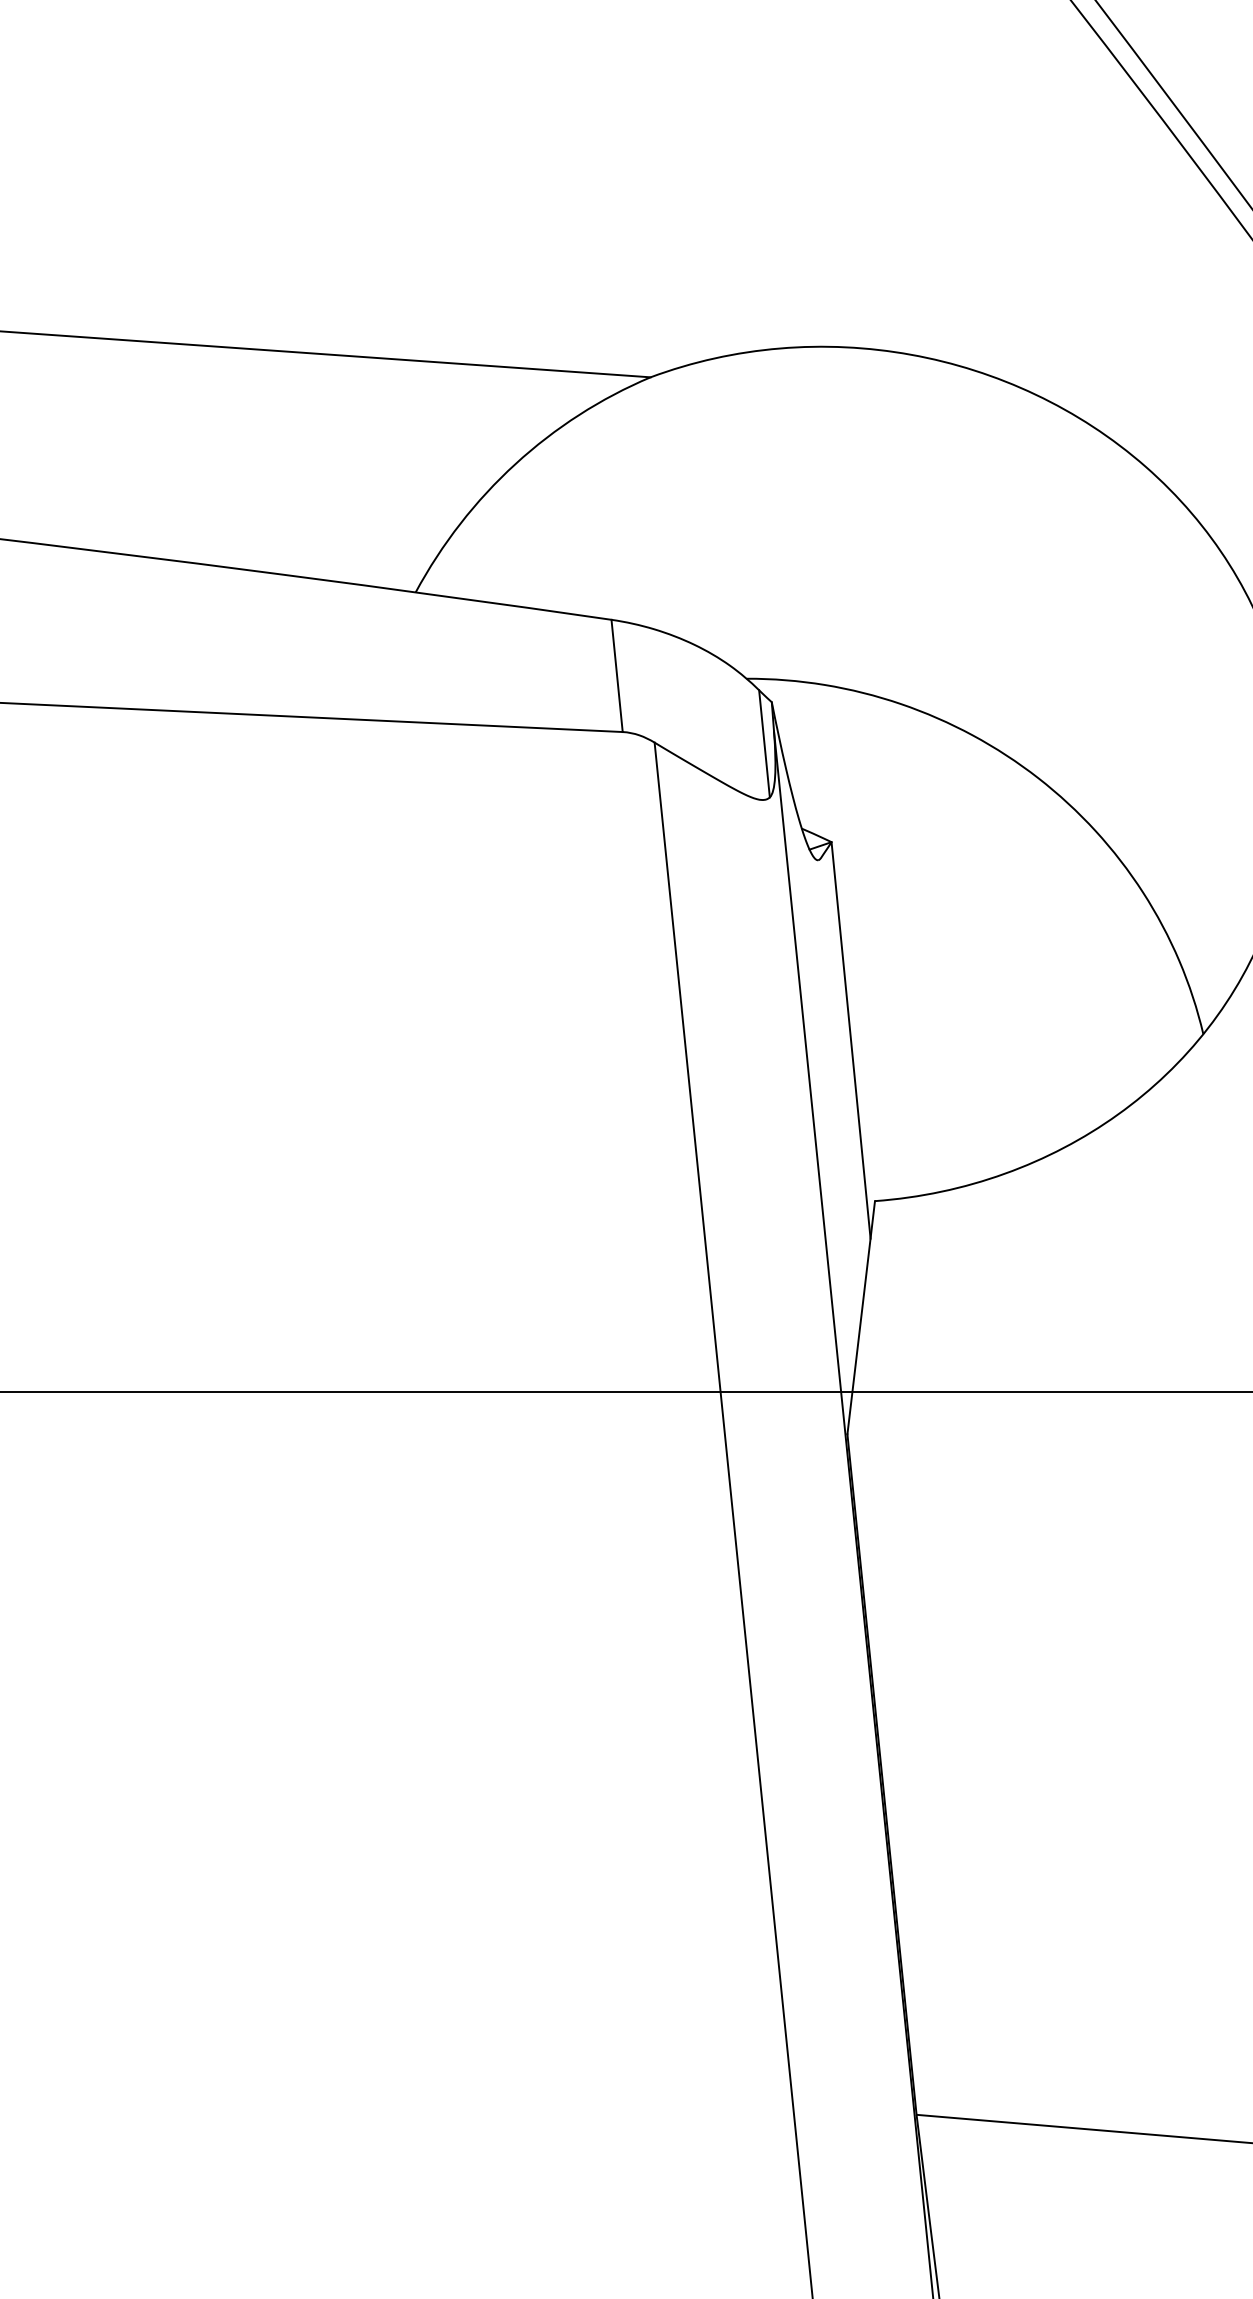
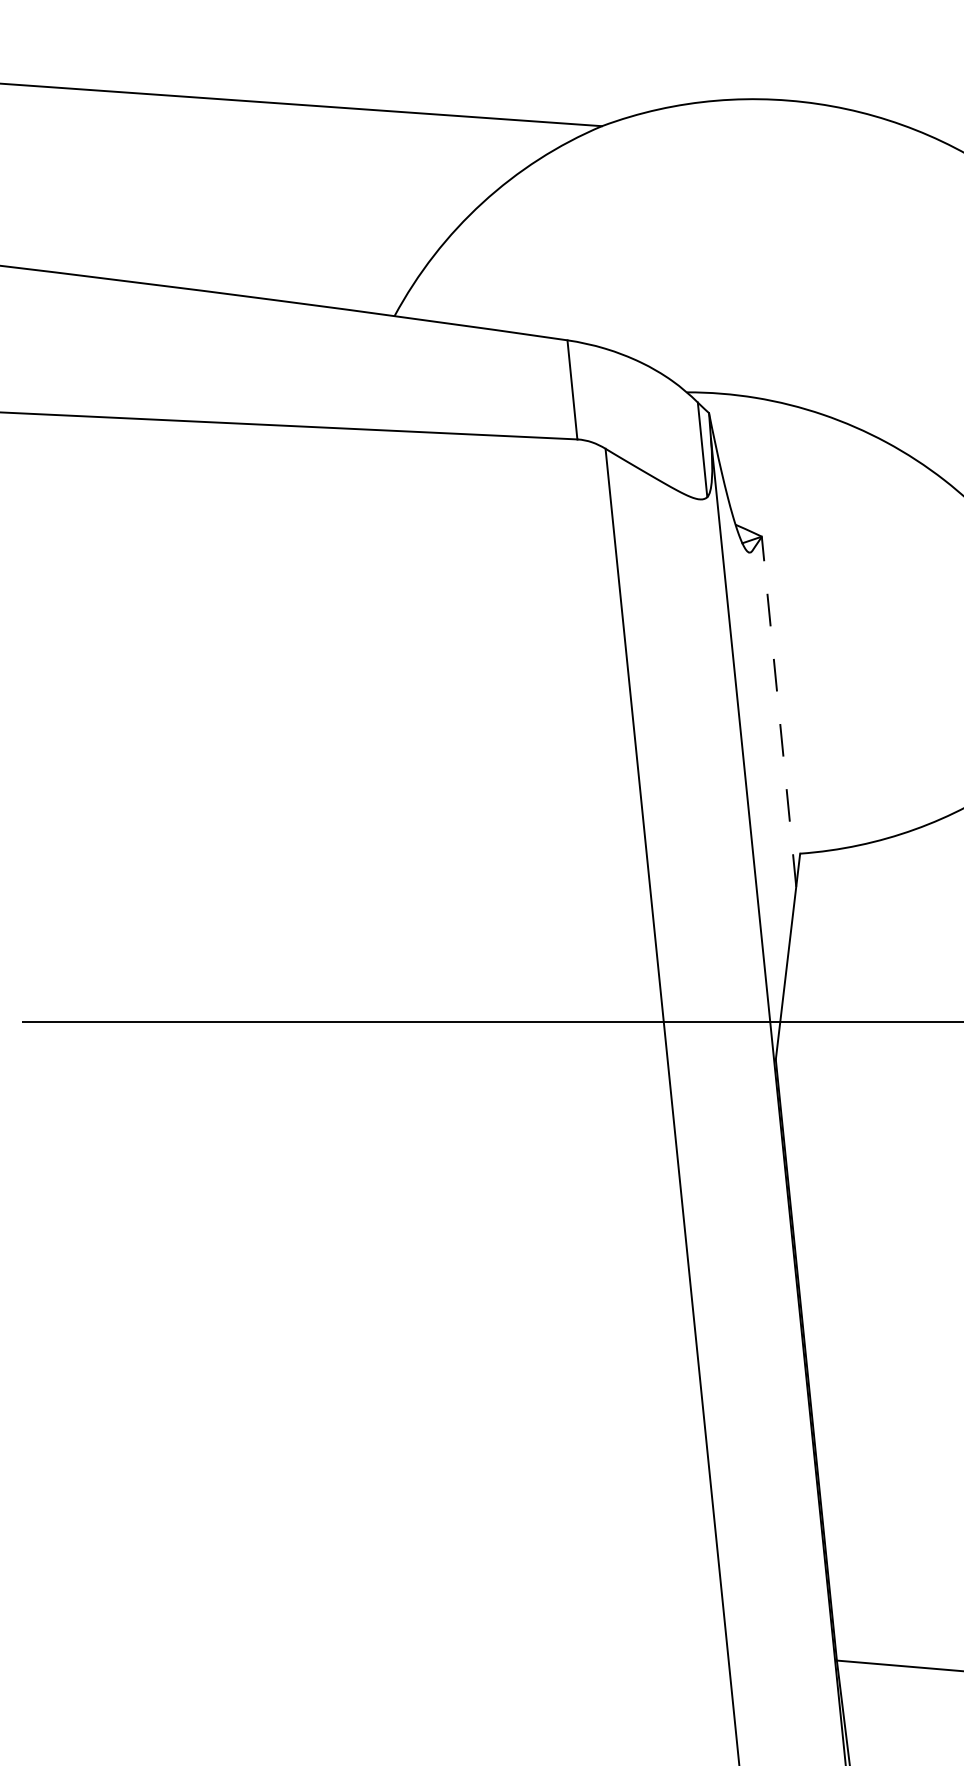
line: (851, 1039) -> (779, 710), solid -> dashed

